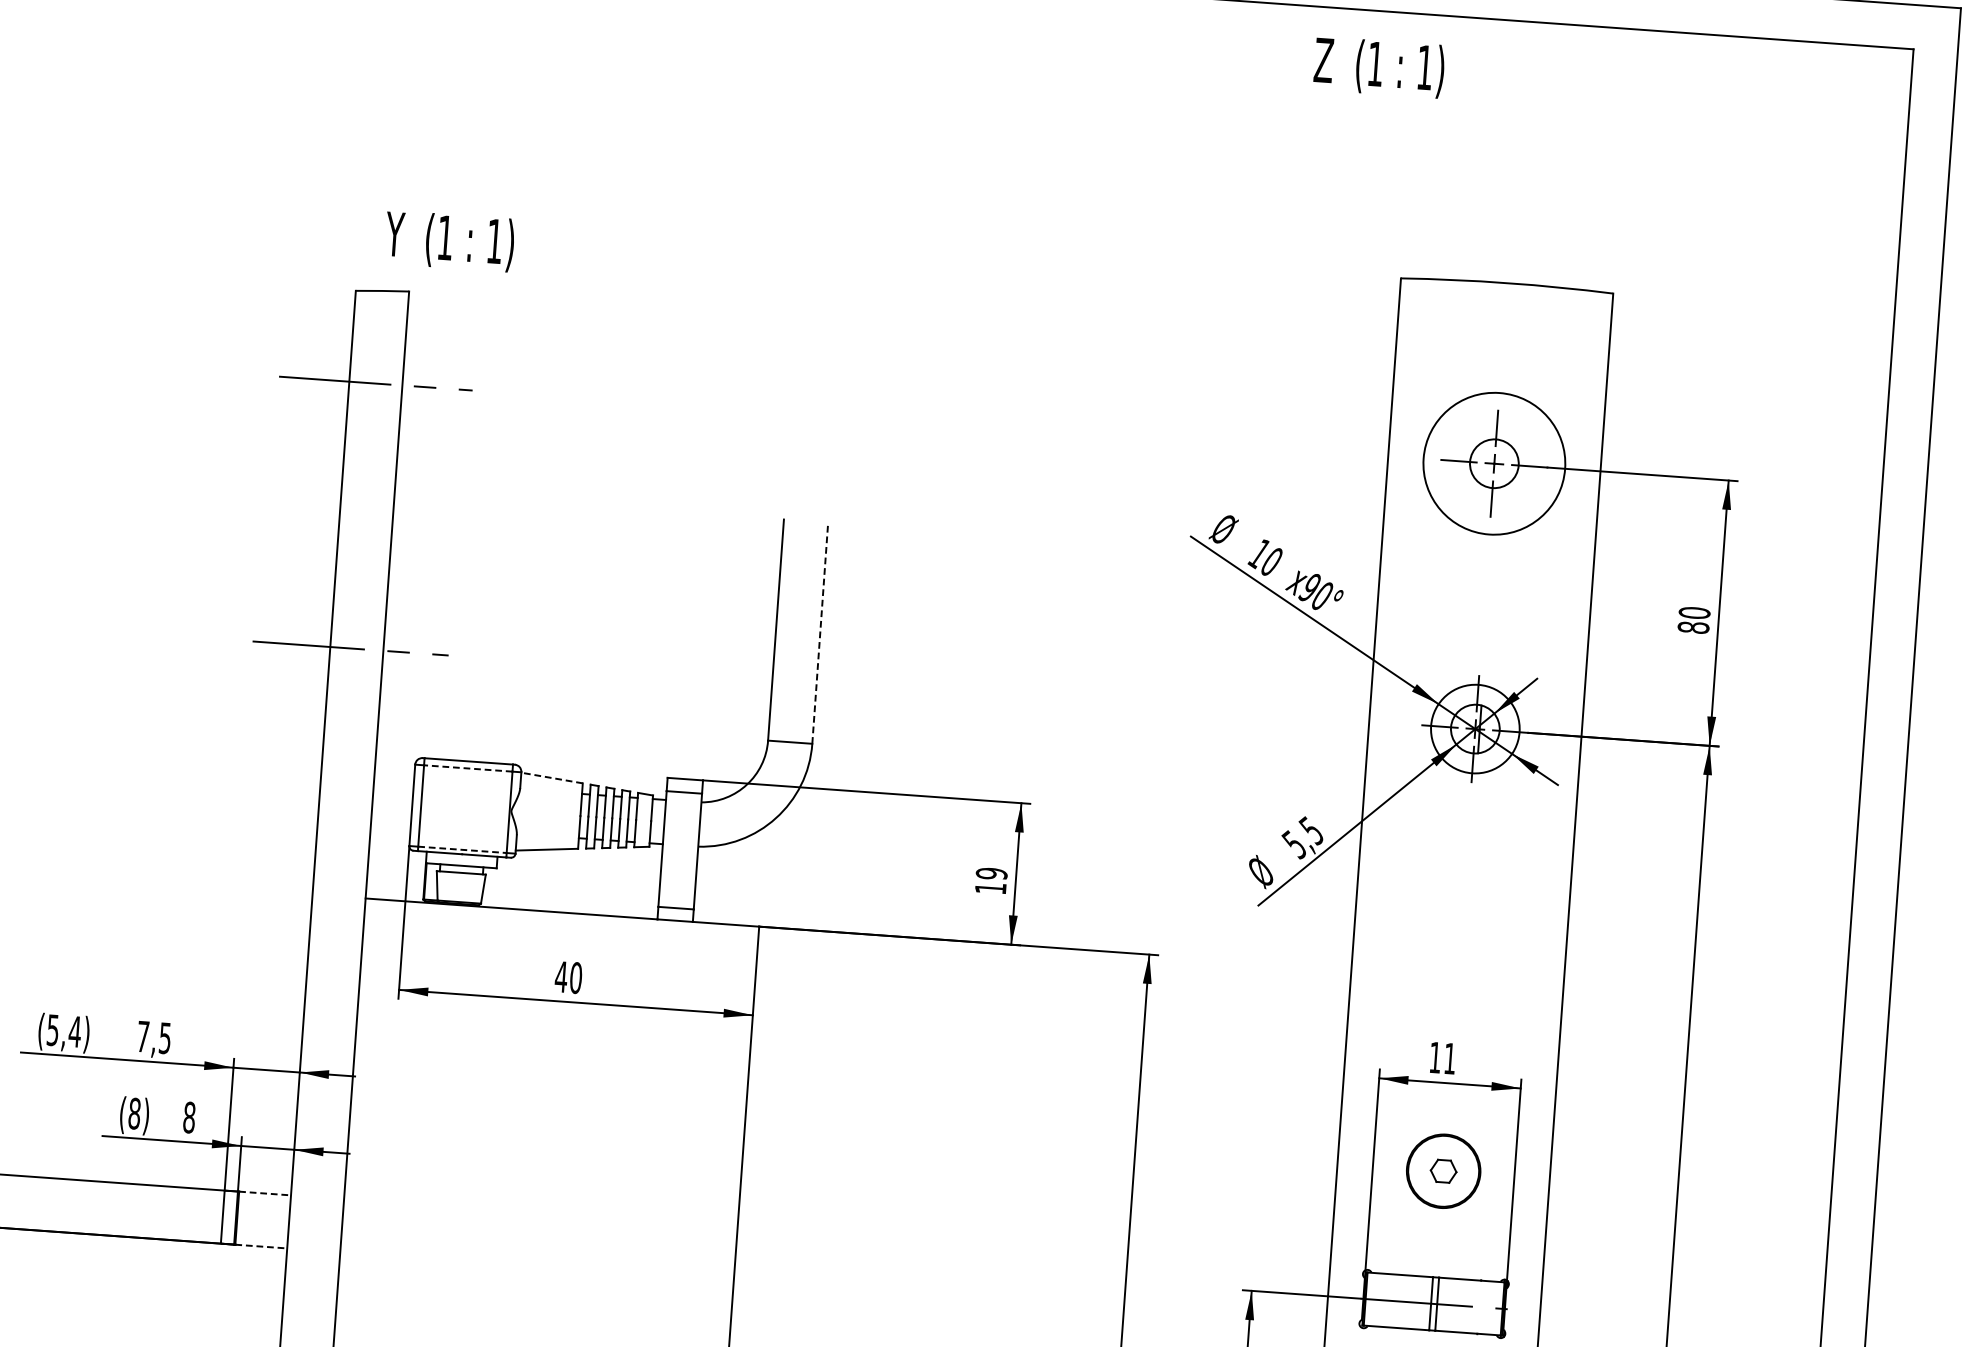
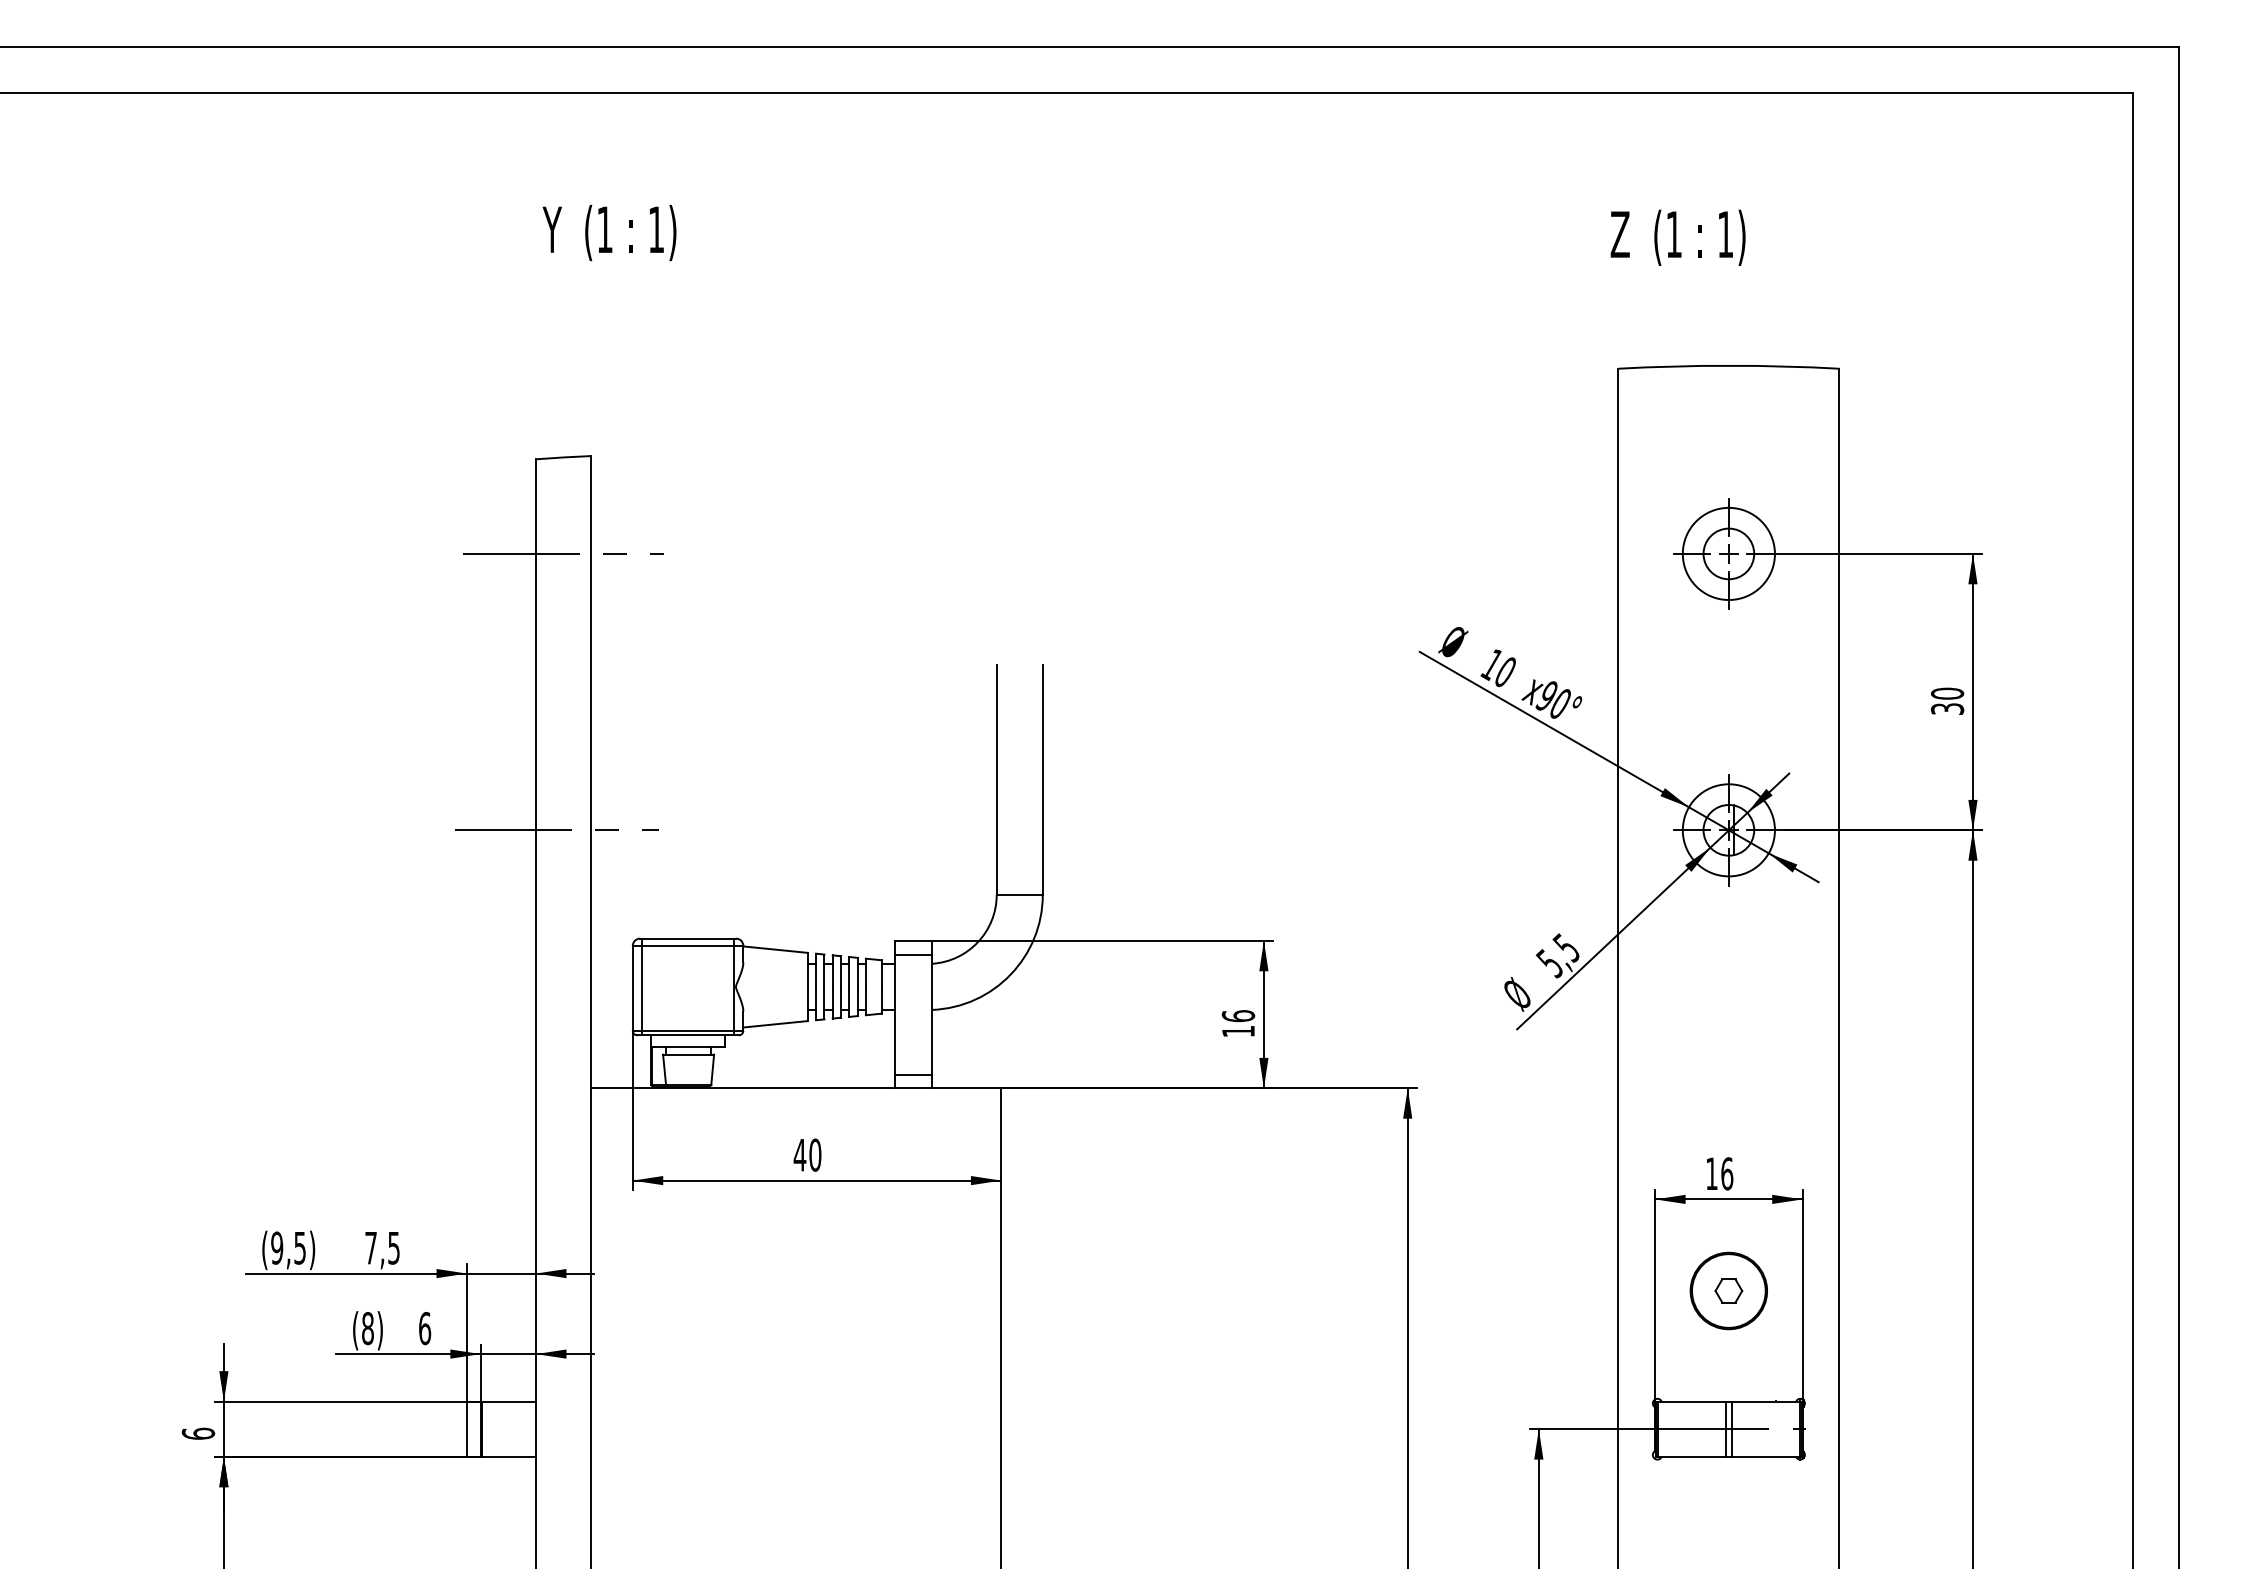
text: (1378, 67) -> (1677, 237), moved
text: (449, 241) -> (609, 233), moved
circle: (1494, 463) -> (1728, 553), size x0.62
text: (1693, 627) -> (1947, 708), 80 -> 30
line: (819, 633) -> (1042, 779), dashed -> solid
line: (467, 767) -> (687, 945), dashed -> solid
line: (551, 777) -> (775, 949), dashed -> solid
line: (462, 849) -> (688, 1030), dashed -> solid
text: (991, 874) -> (1238, 1016), 19 -> 16
text: (63, 1030) -> (288, 1247), (5,4) -> (9,5)
text: (1450, 1058) -> (1727, 1173), 11 -> 16
text: (189, 1116) -> (425, 1327), 8 -> 6
line: (265, 1193) -> (509, 1401), dashed -> solid
line: (261, 1246) -> (509, 1456), dashed -> solid

